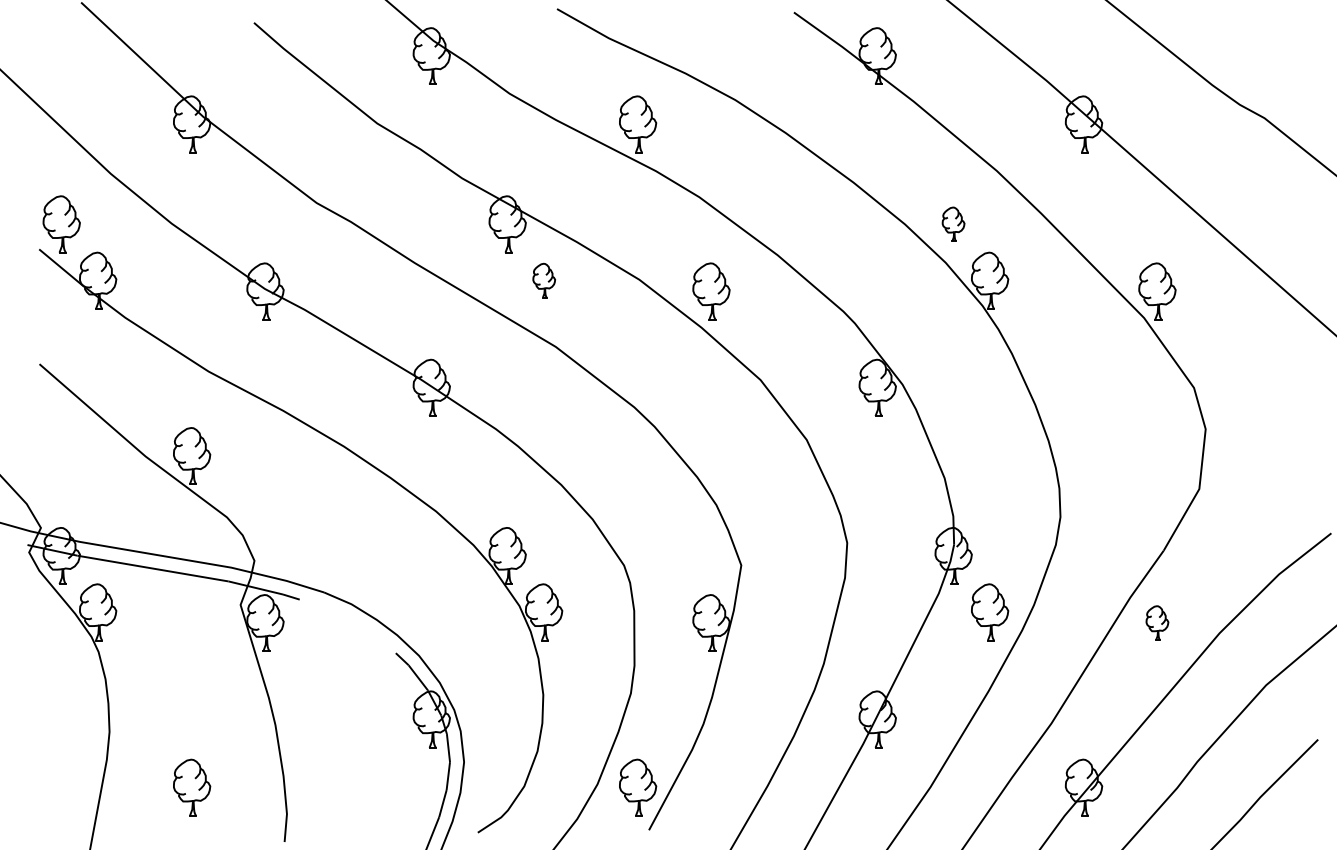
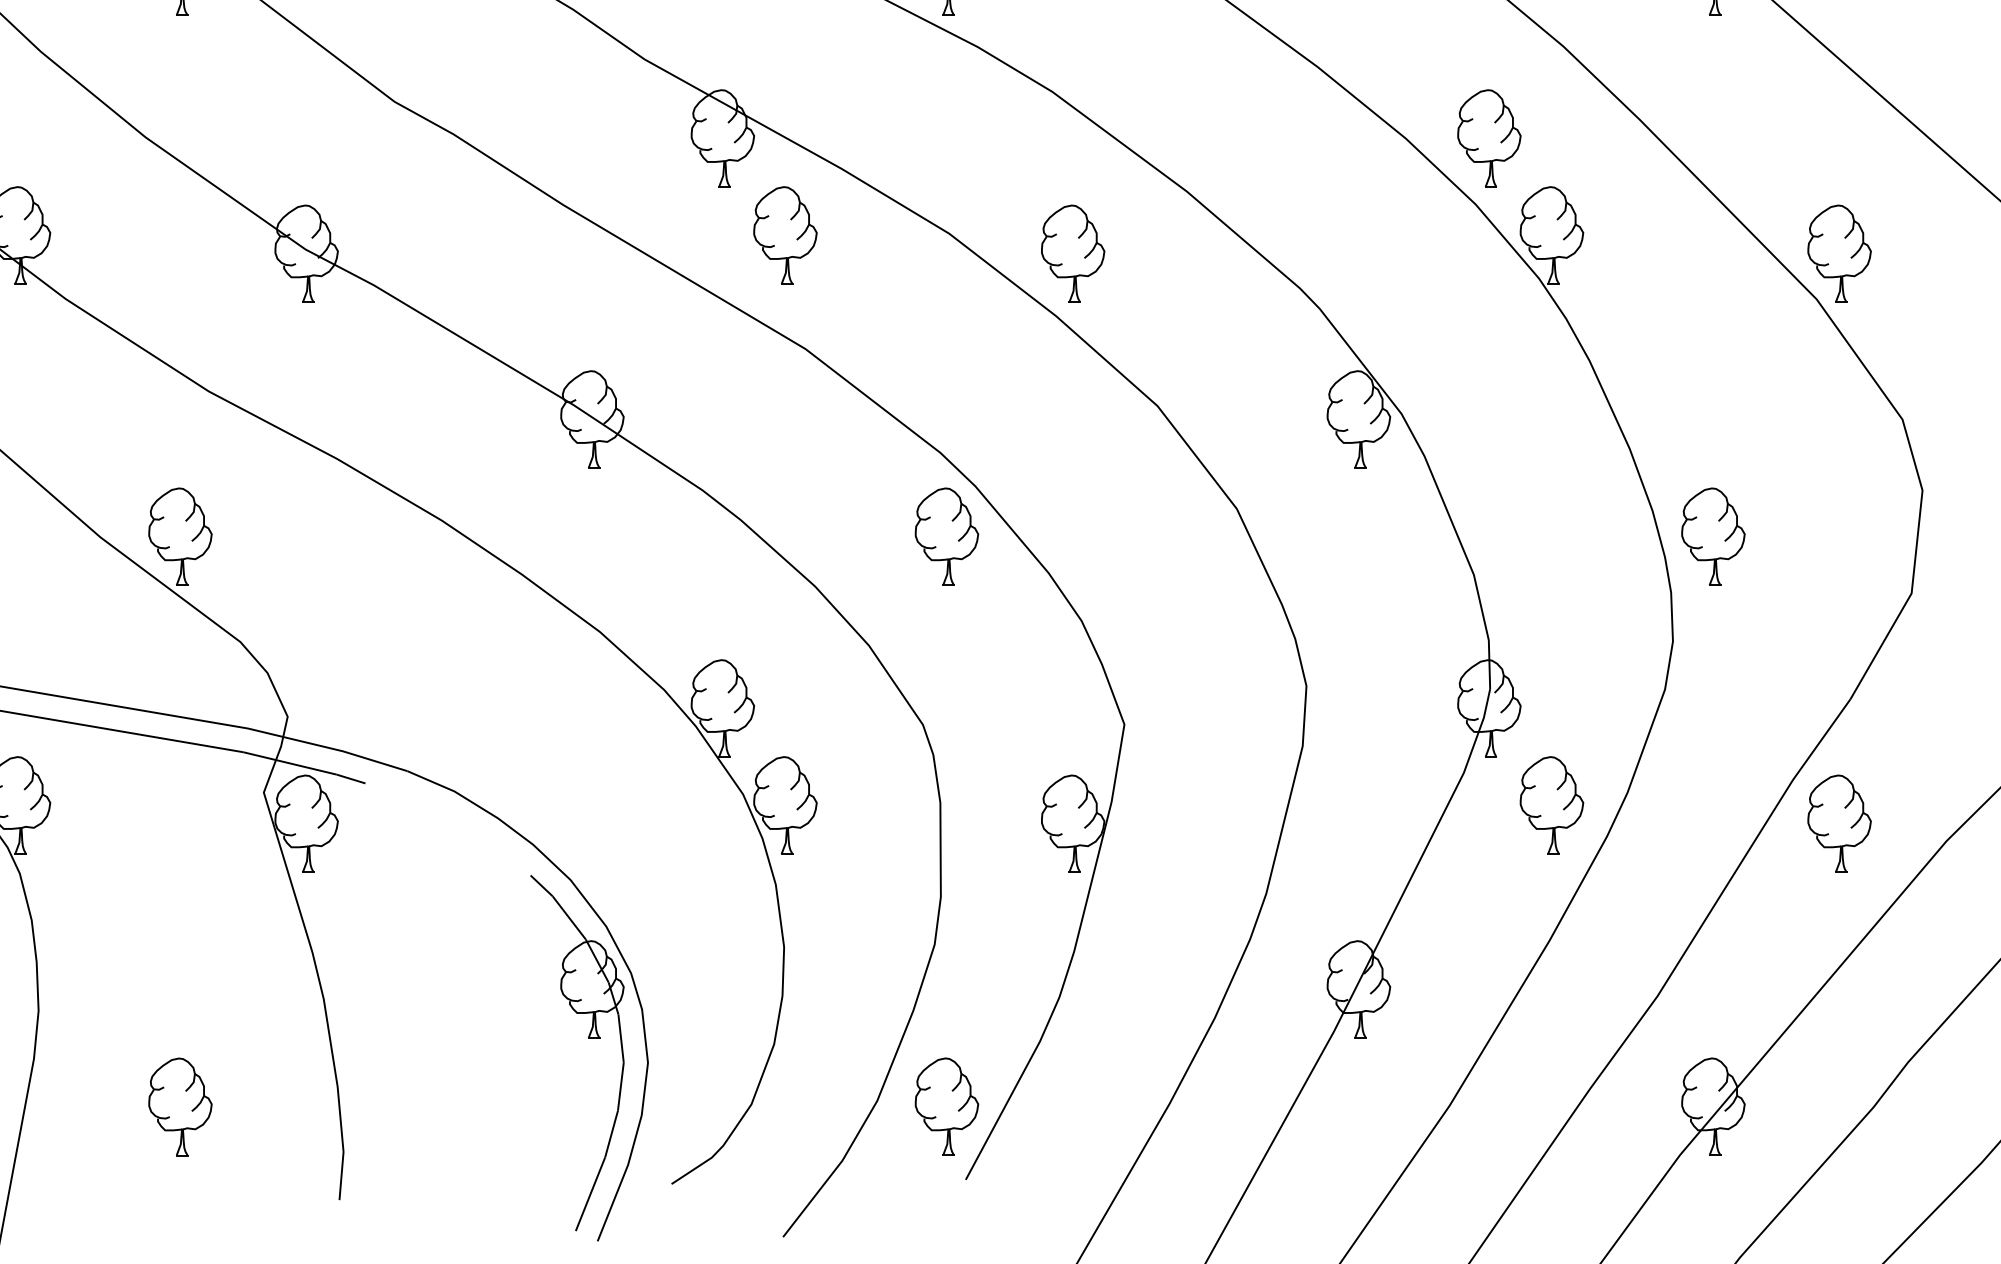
part: (953, 224) -> (1489, 138), size x1.67
part: (544, 280) -> (786, 234), size x1.67
part: (638, 455) -> (947, 535), added
part: (1084, 455) -> (1714, 535), added
part: (1157, 622) -> (1839, 822), size x1.67

